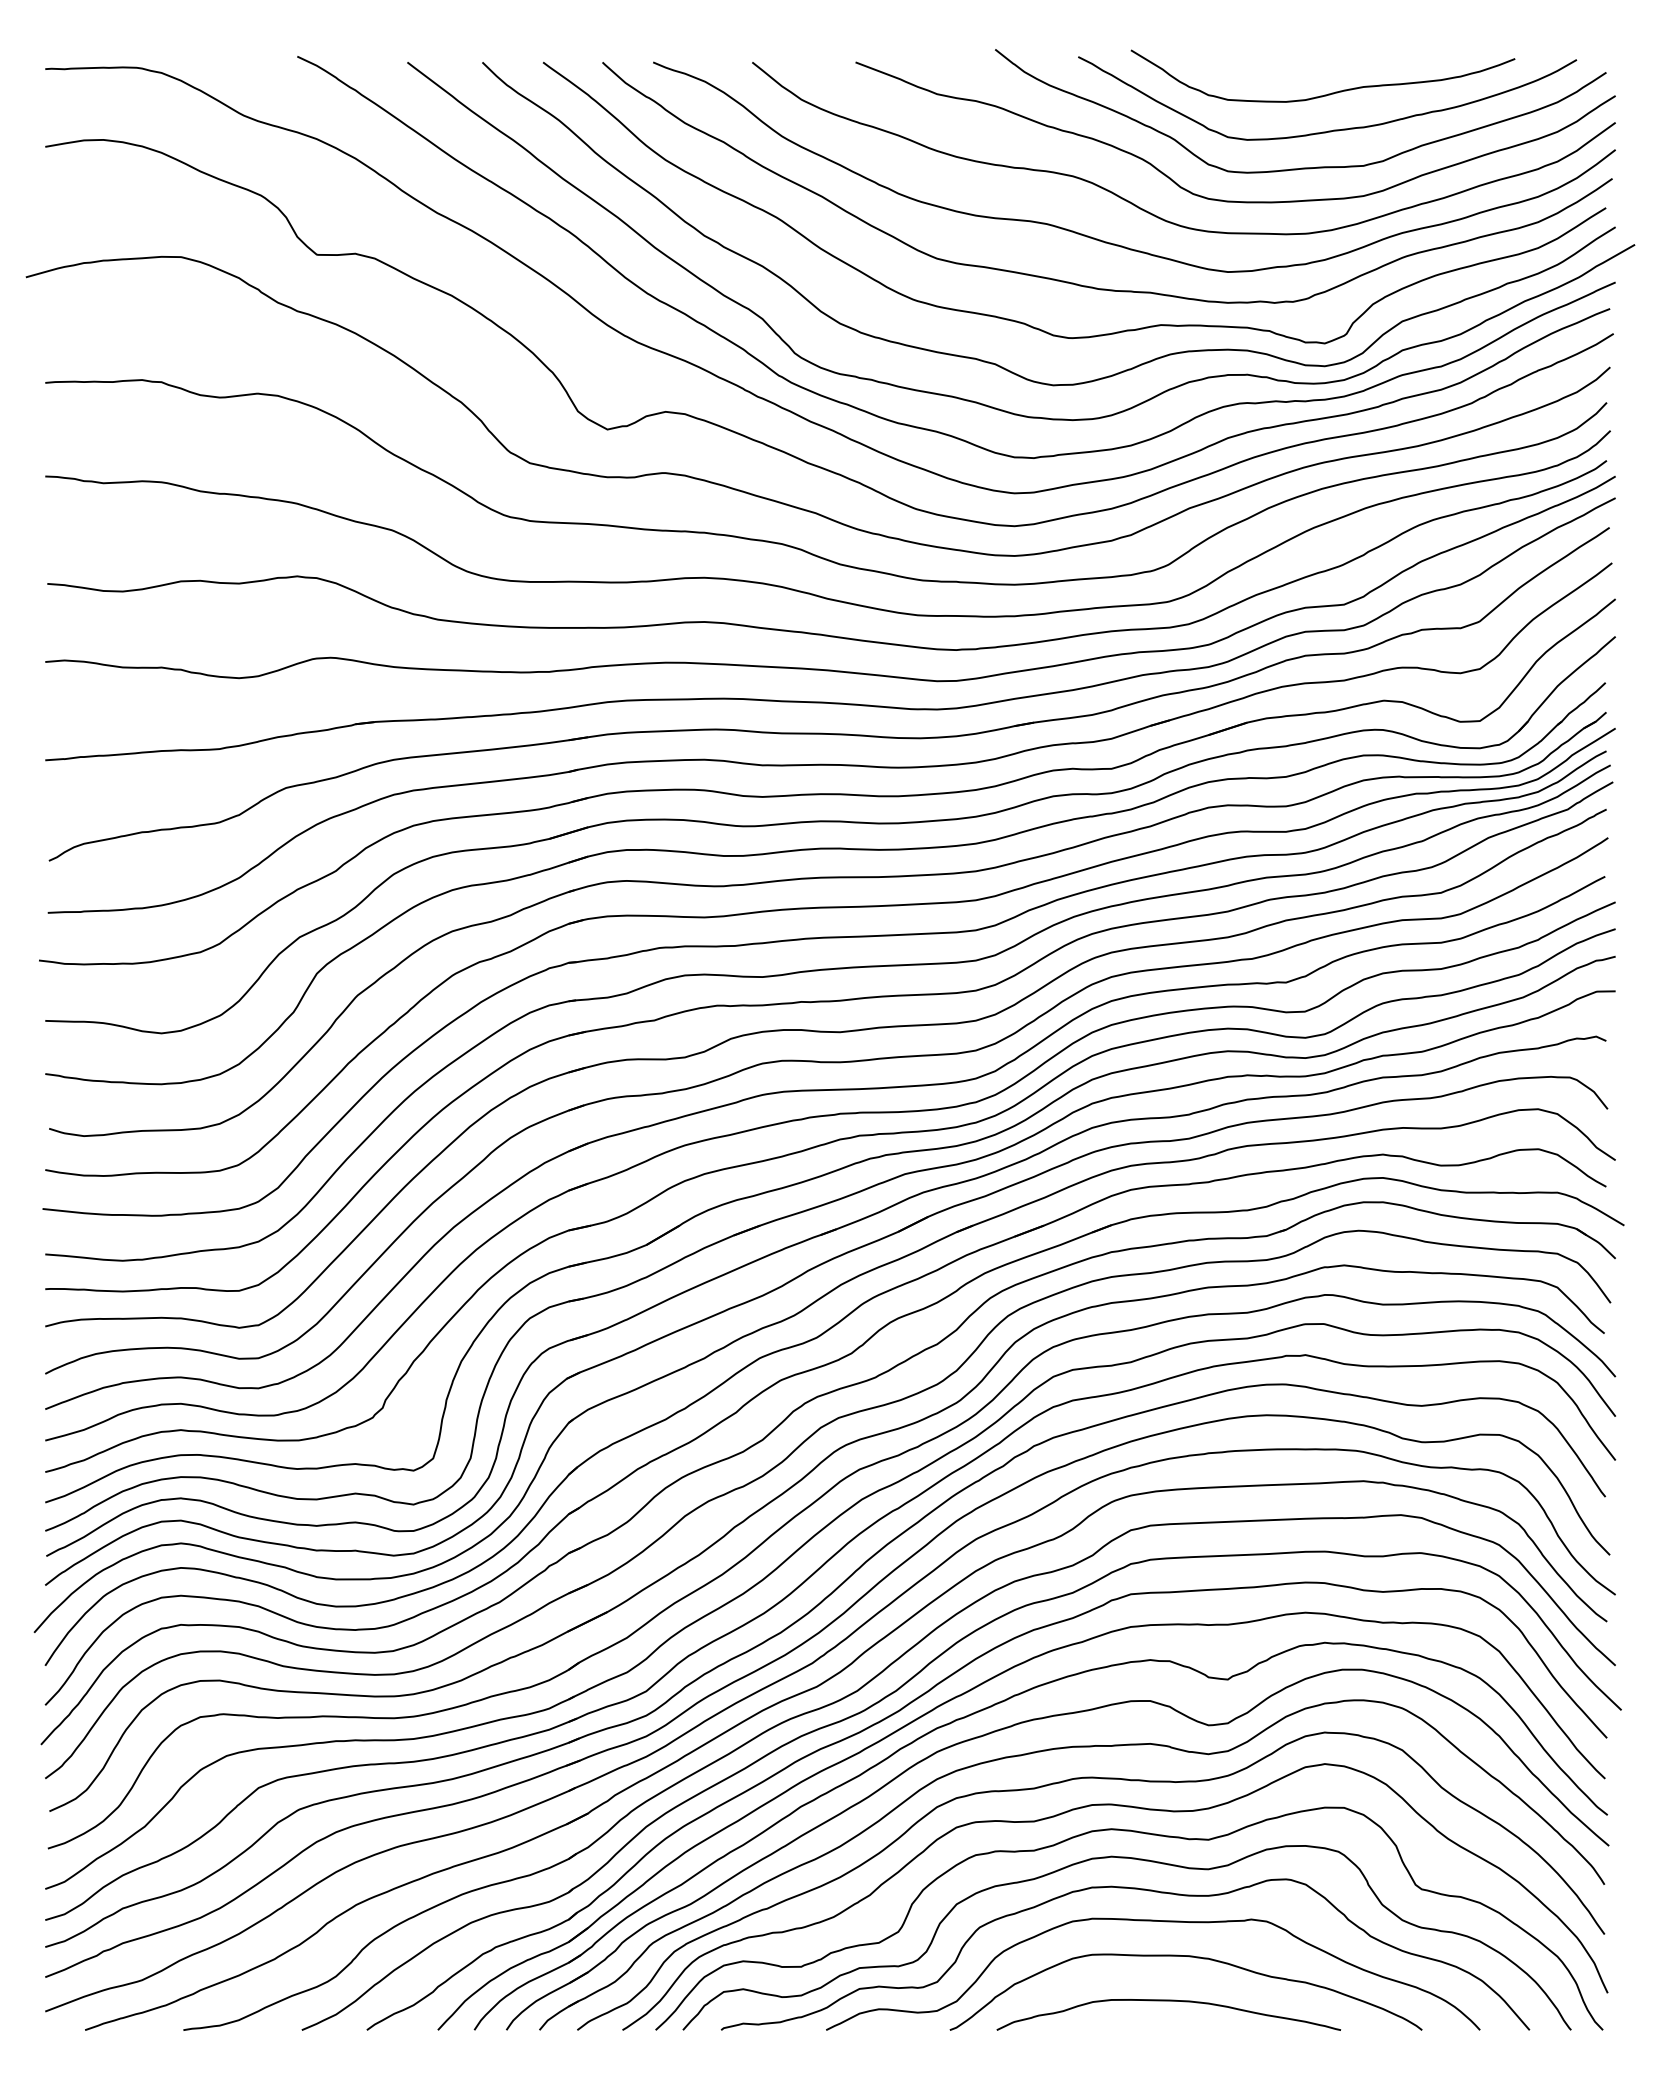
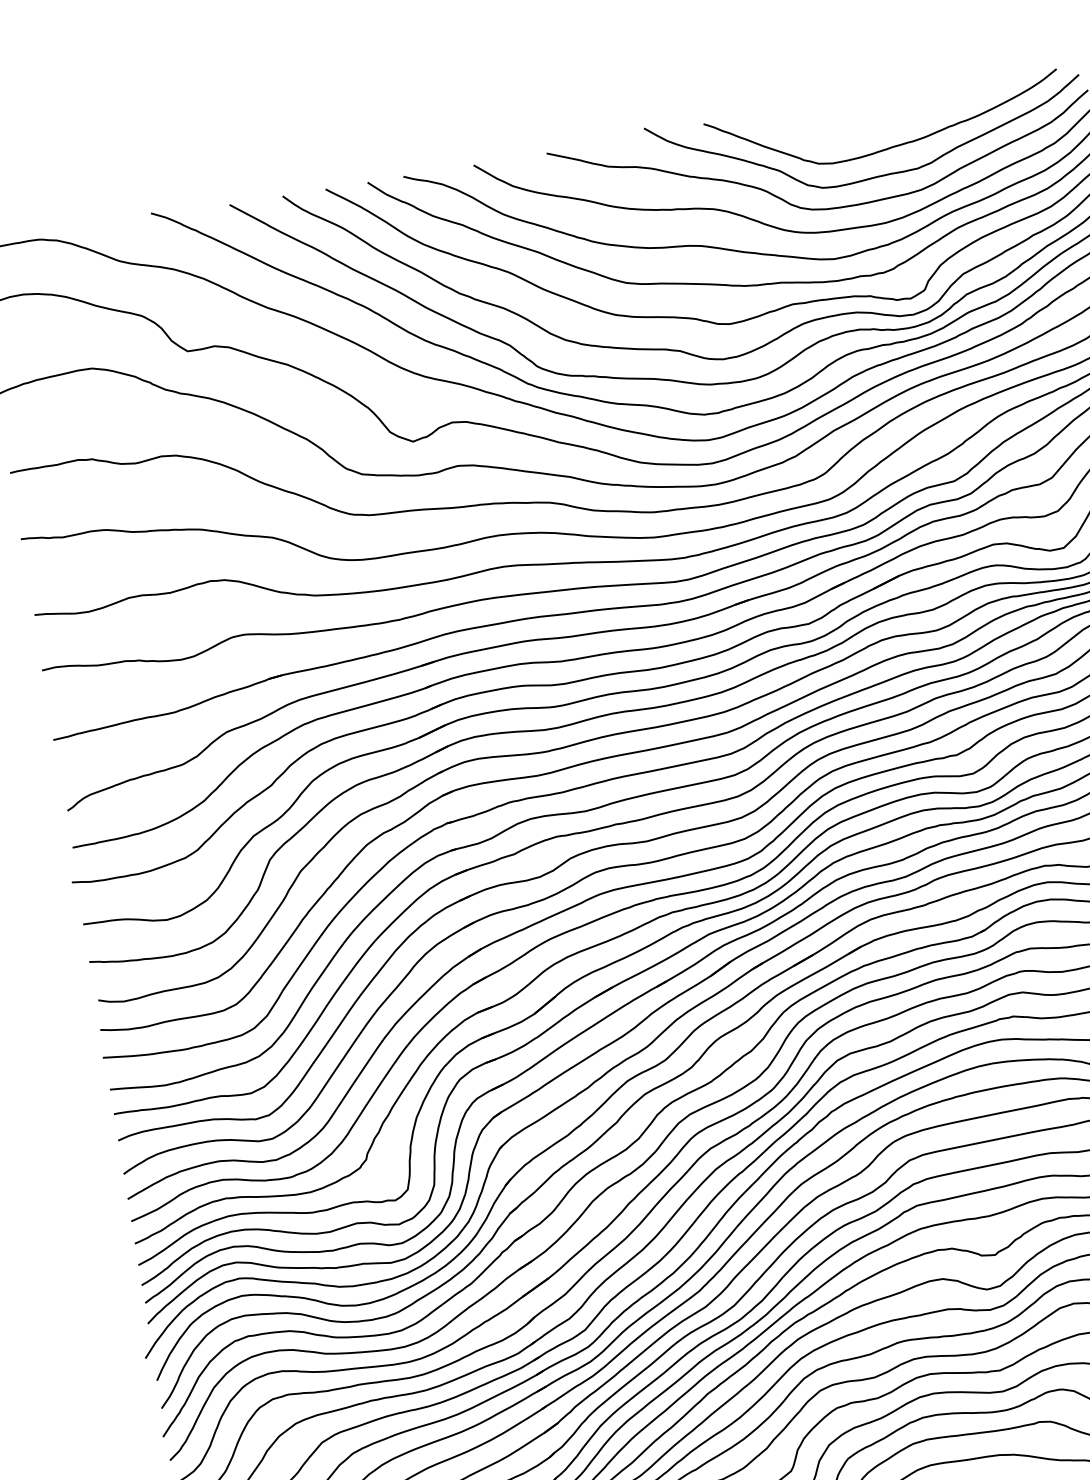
curve: (1328, 93) -> (884, 121), removed

